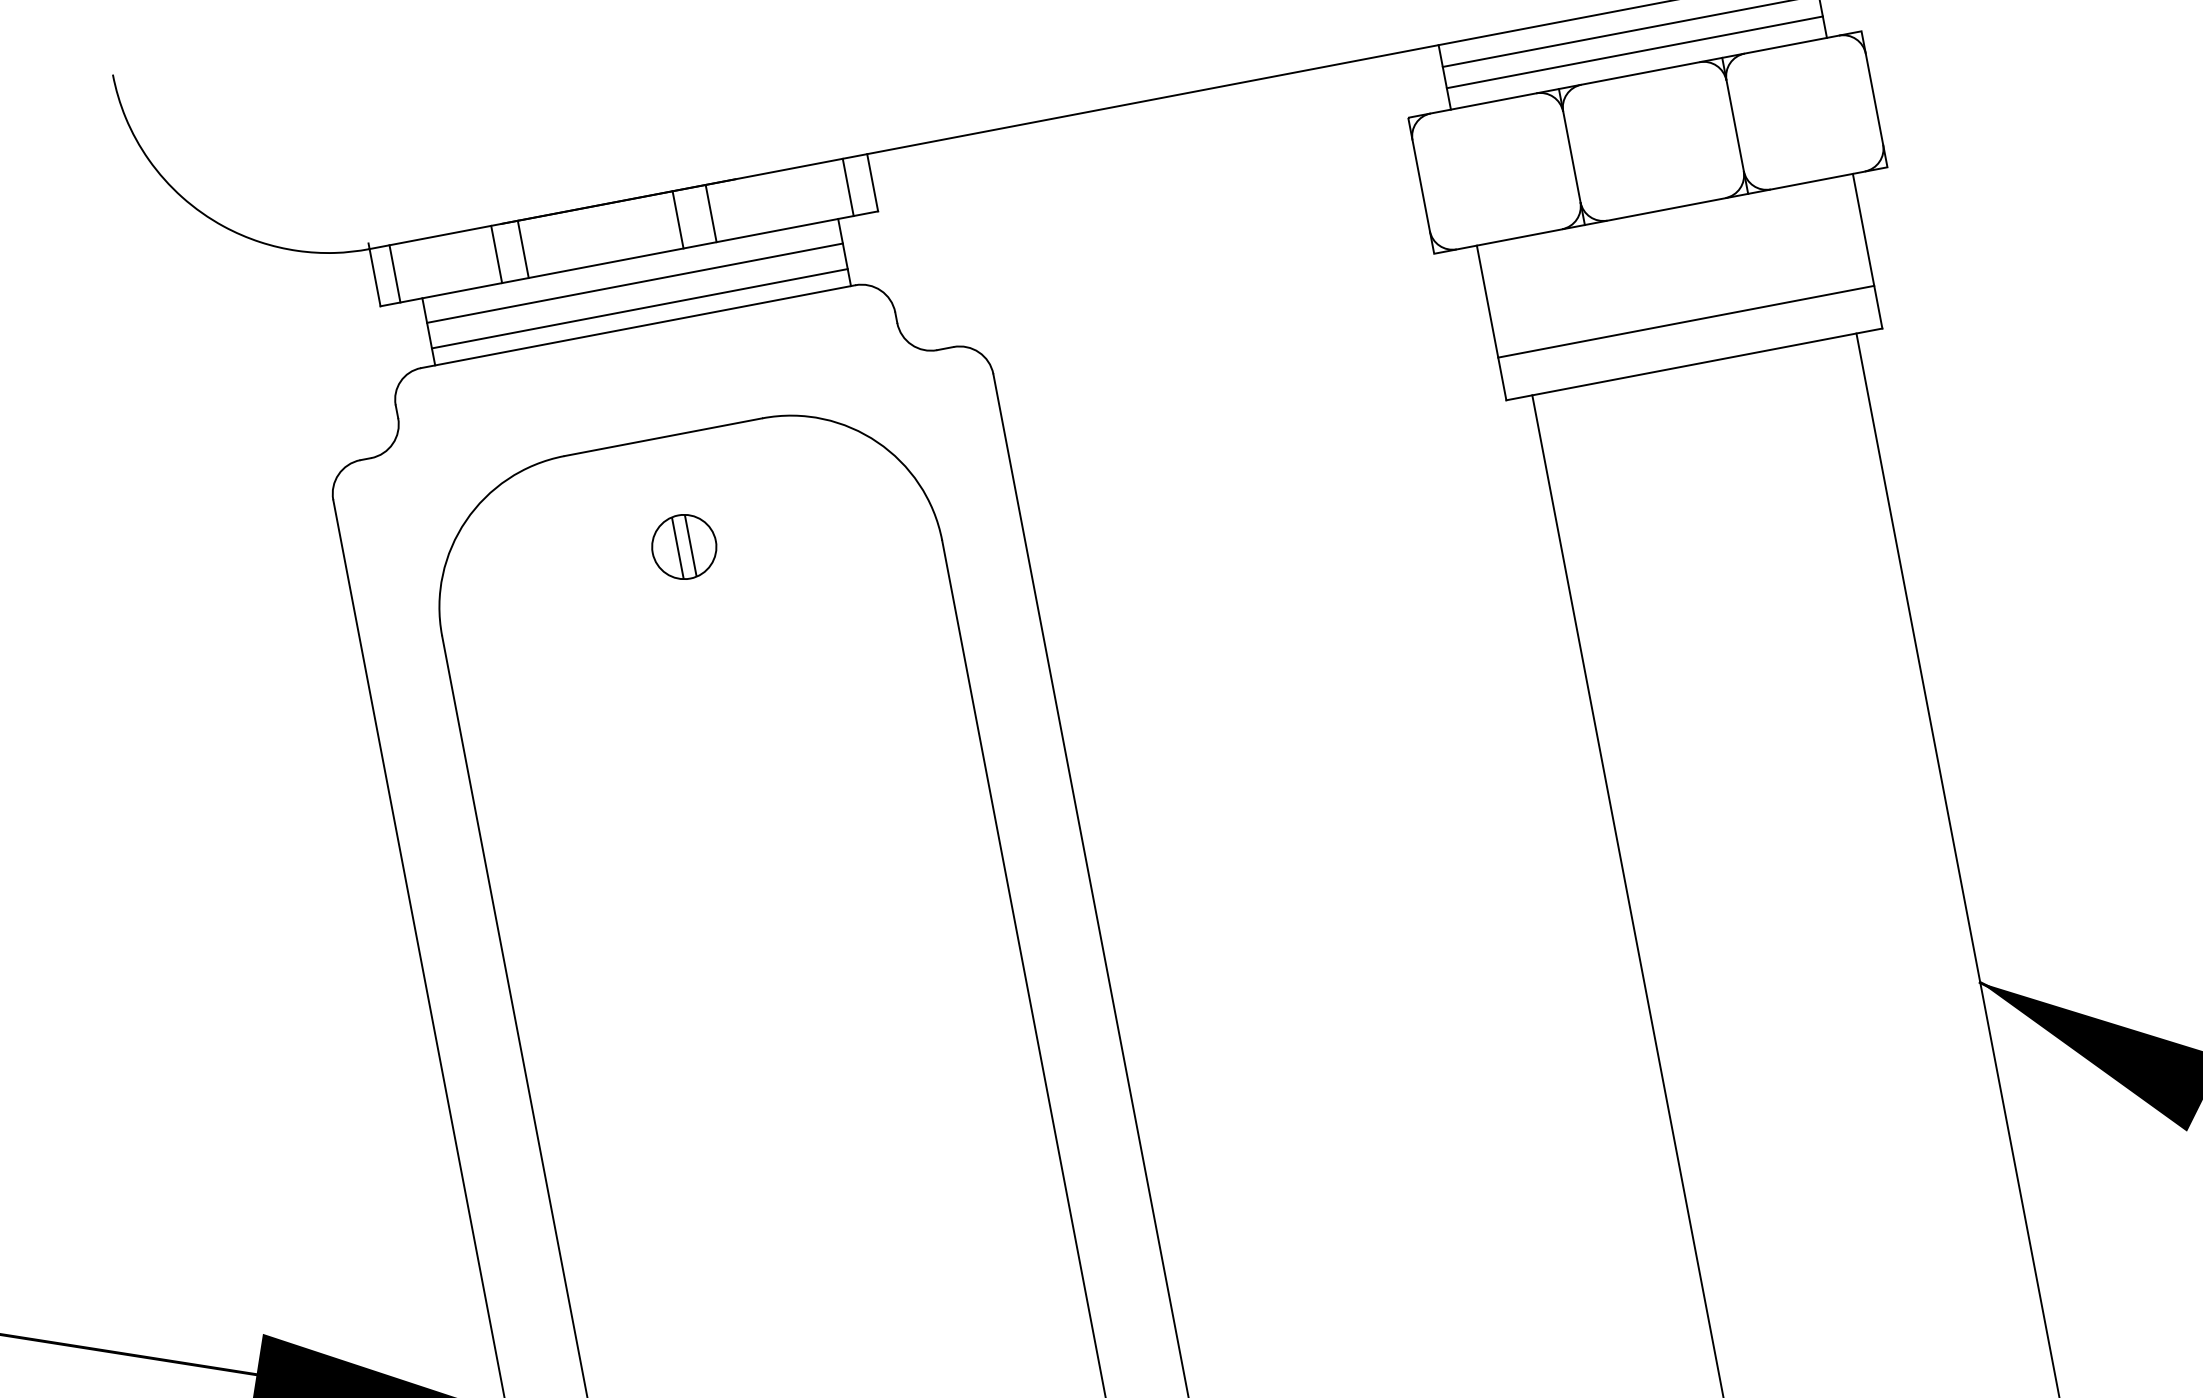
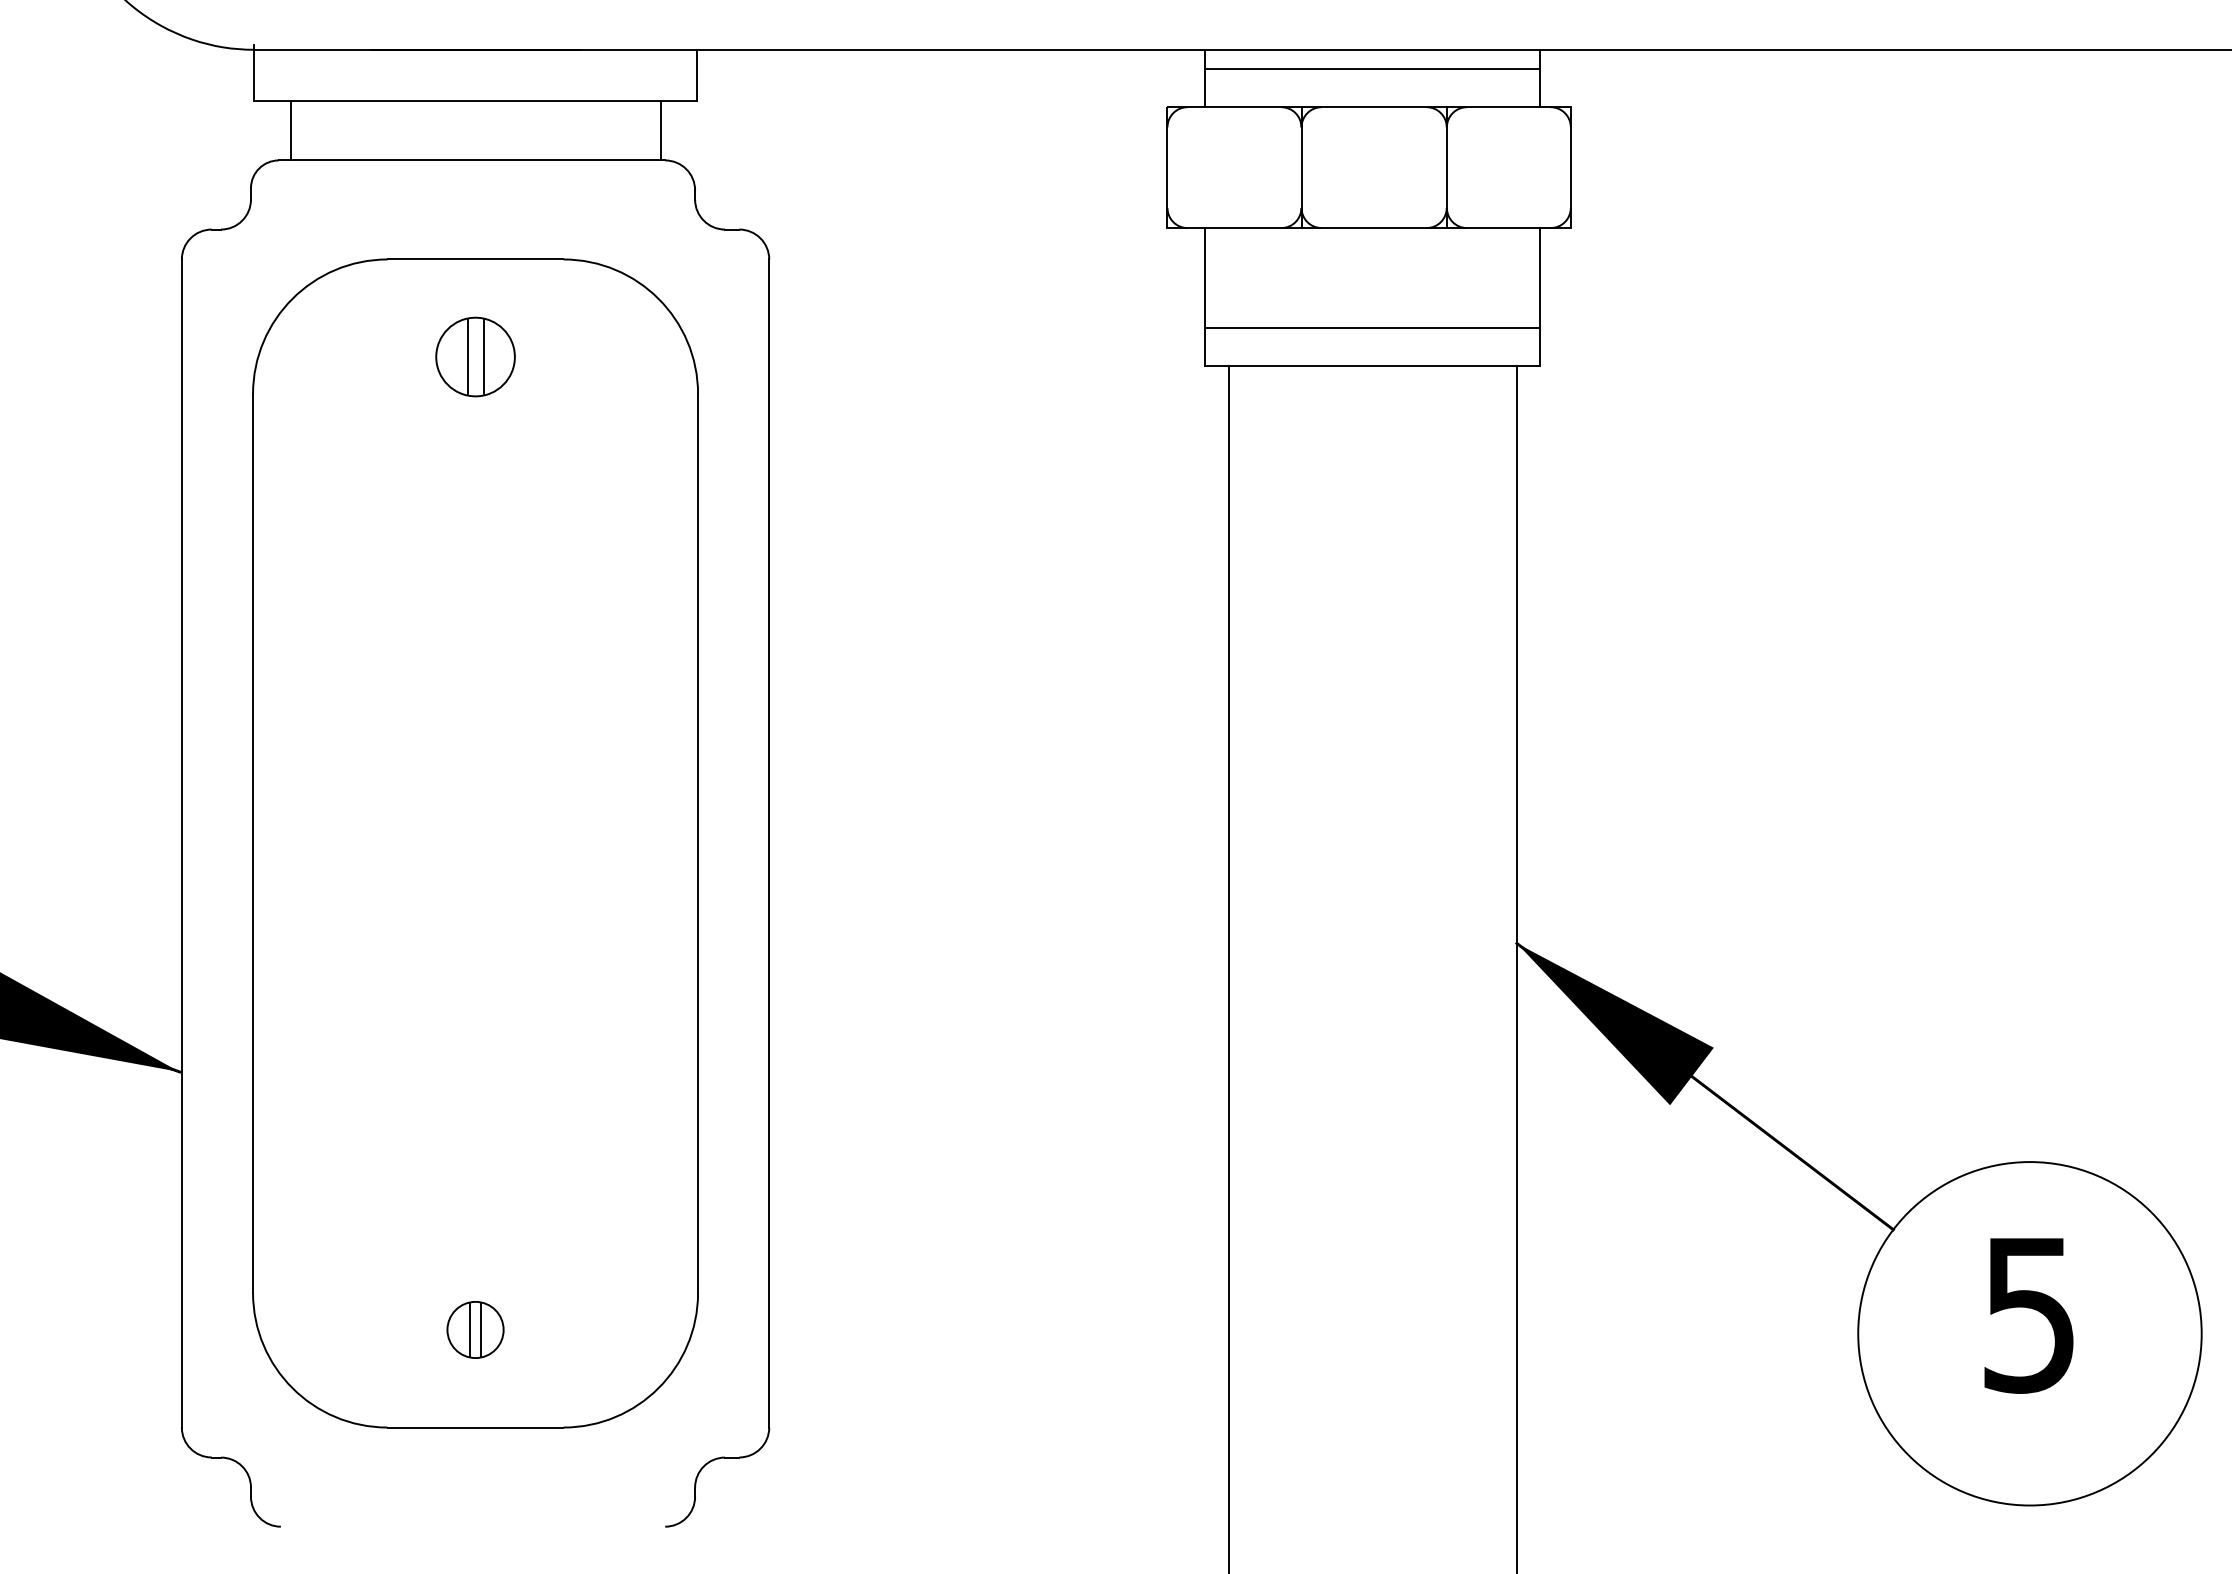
line: (1634, 52) -> (1372, 88), removed
line: (848, 186) -> (675, 74), removed
line: (711, 212) -> (553, 74), removed
line: (677, 219) -> (523, 74), removed
line: (523, 248) -> (386, 74), removed
line: (496, 253) -> (362, 74), removed
line: (394, 273) -> (271, 74), removed
line: (635, 283) -> (476, 122), removed
line: (639, 308) -> (476, 145), removed
part: (684, 547) -> (475, 357), size x1.4

